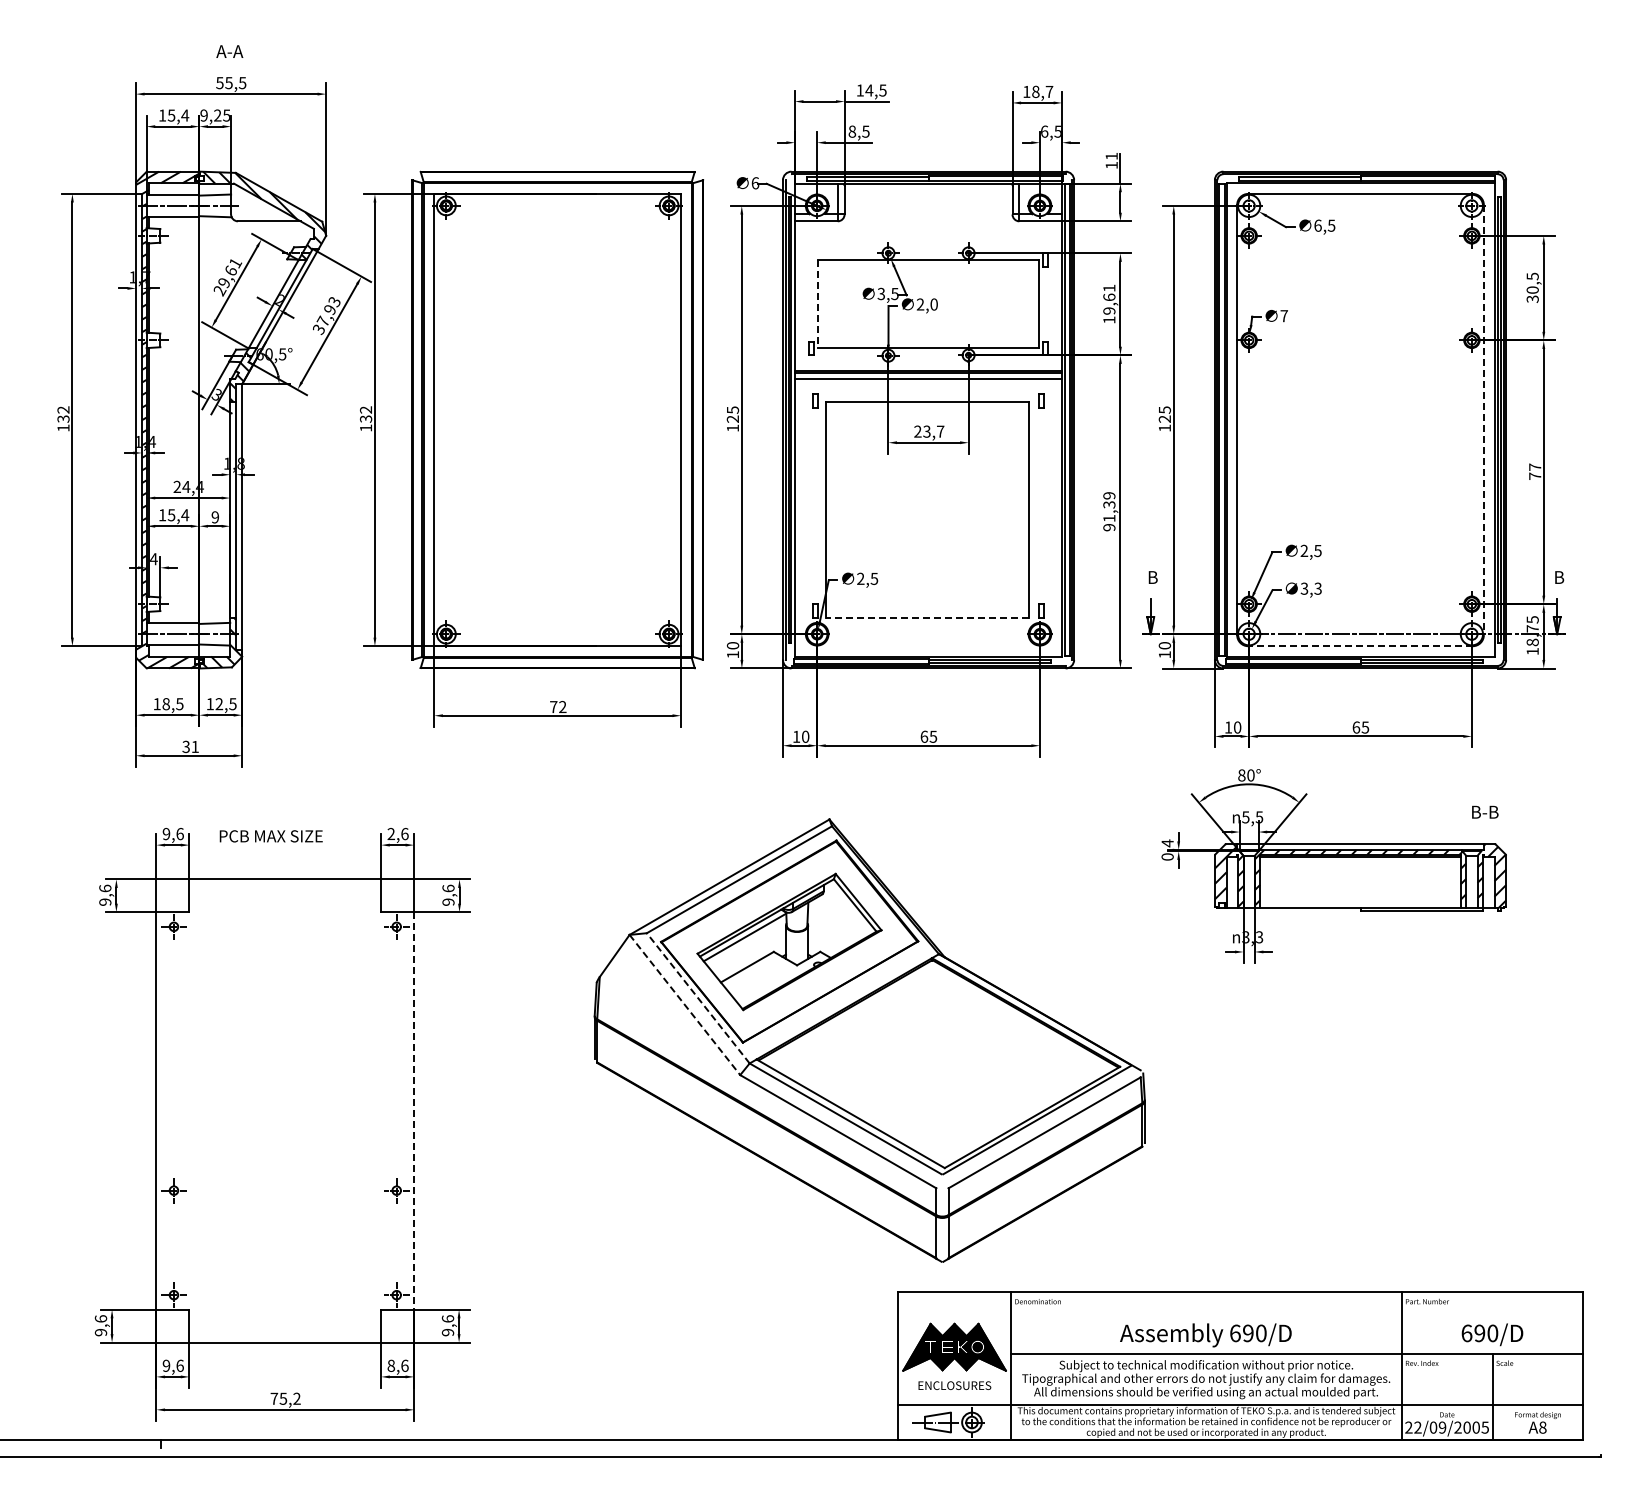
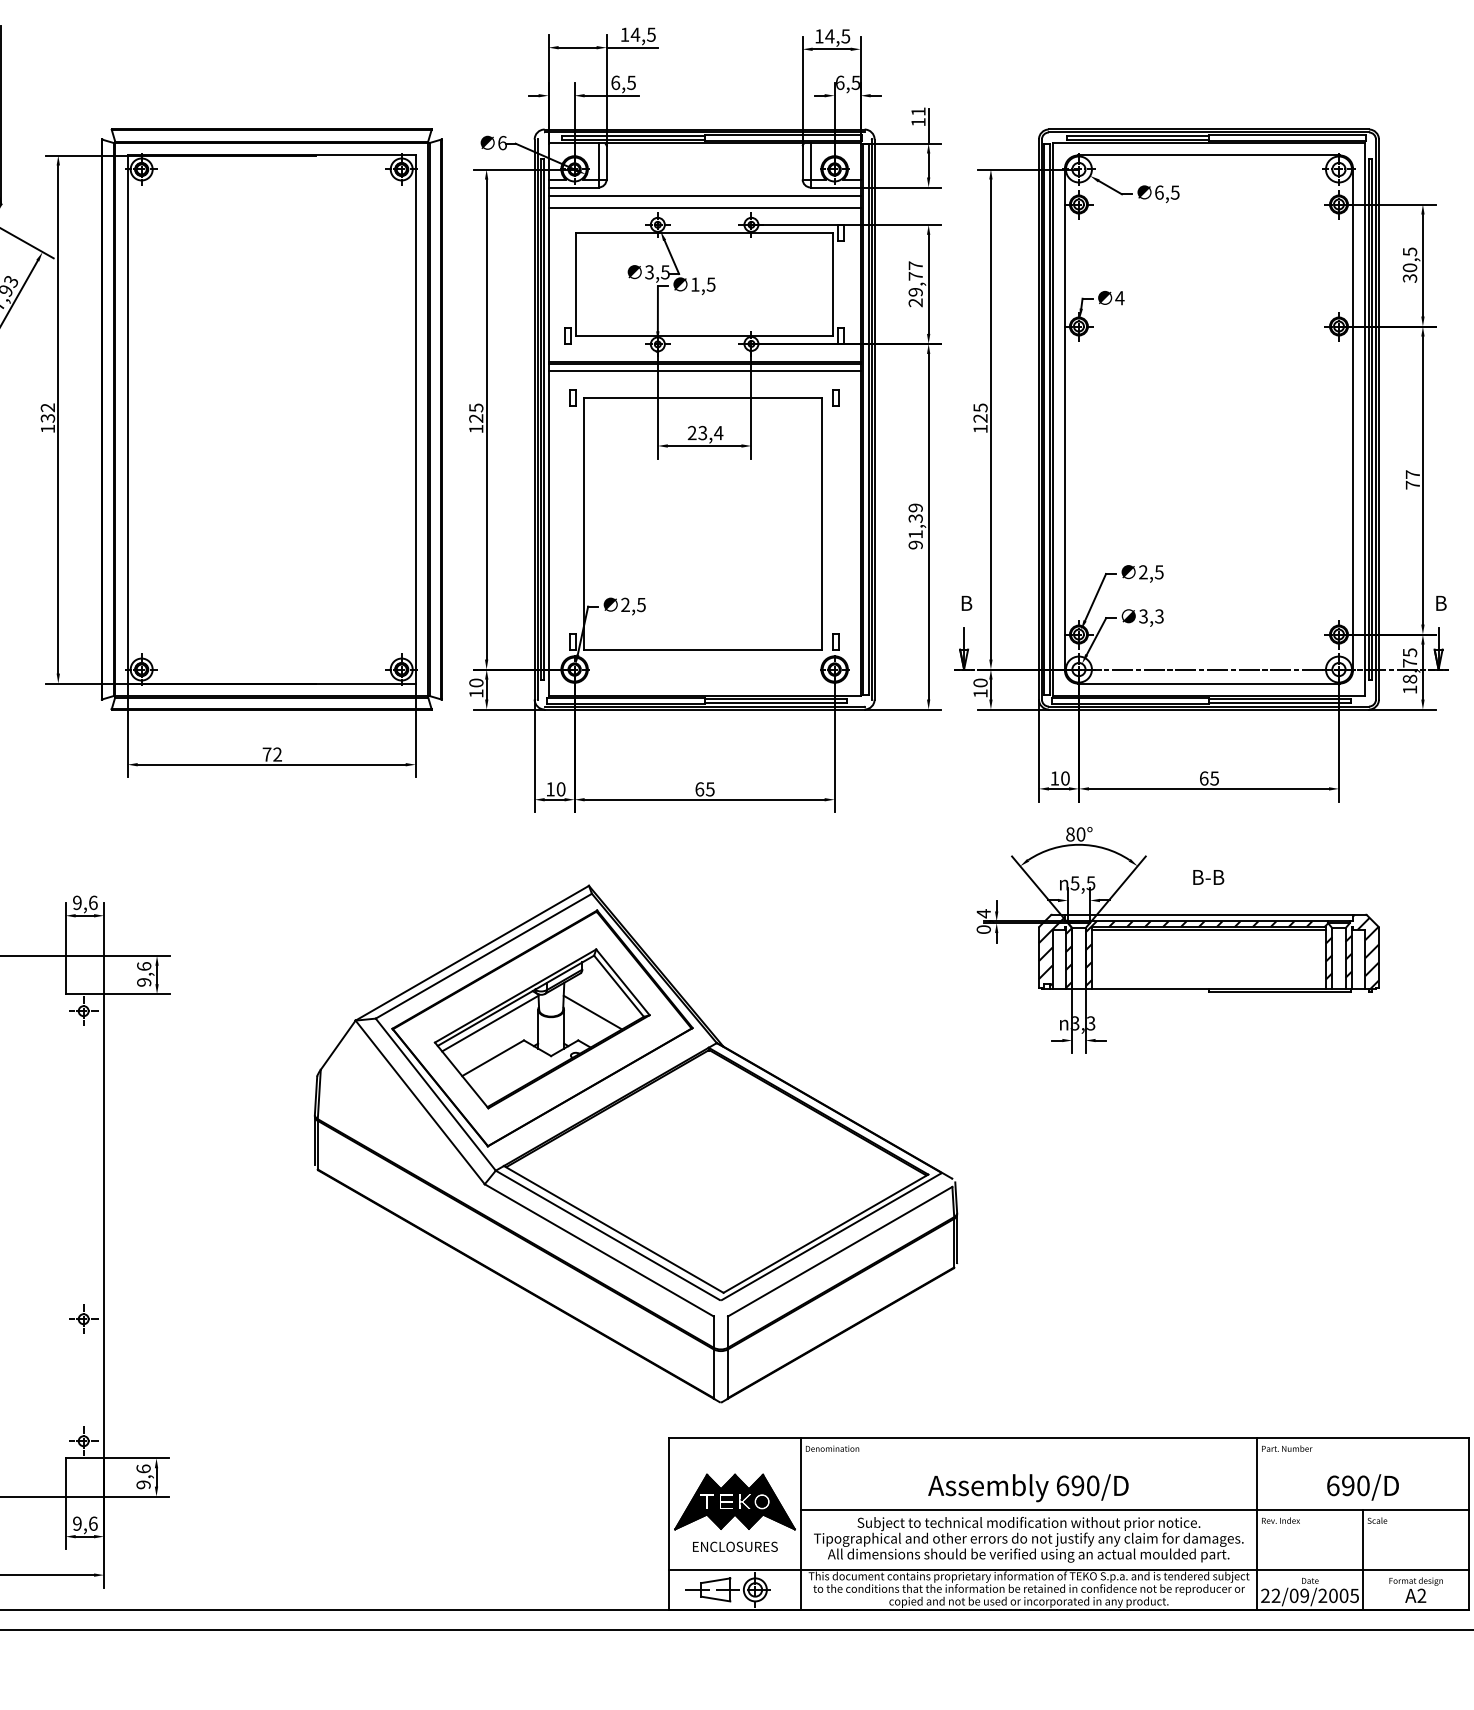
text: (1042, 91) -> (837, 35), 18,7 -> 14,5
text: (852, 131) -> (615, 82), 8,5 -> 6,5
line: (928, 228) -> (704, 195), added
line: (928, 239) -> (704, 208), added
text: (1109, 303) -> (915, 283), 19,61 -> 29,77
line: (818, 304) -> (576, 284), dashed -> solid
text: (926, 304) -> (702, 284), 2,0 -> 1,5
text: (1284, 316) -> (1120, 298), 7 -> 4
line: (1483, 420) -> (1352, 420), dashed -> solid
text: (940, 431) -> (718, 432), 23,7 -> 23,4
line: (927, 617) -> (703, 650), dashed -> solid
line: (1360, 646) -> (1208, 683), dashed -> solid
text: (1485, 811) -> (1208, 876), moved
text: (390, 834) -> (76, 903), 2,6 -> 9,6
line: (832, 927) -> (592, 1011), added
line: (698, 998) -> (436, 1094), dashed -> solid
line: (685, 1005) -> (420, 1103), dashed -> solid
line: (414, 1111) -> (104, 1226), dashed -> solid
text: (390, 1365) -> (76, 1523), 8,6 -> 9,6
text: (1542, 1427) -> (1421, 1595), A8 -> A2

